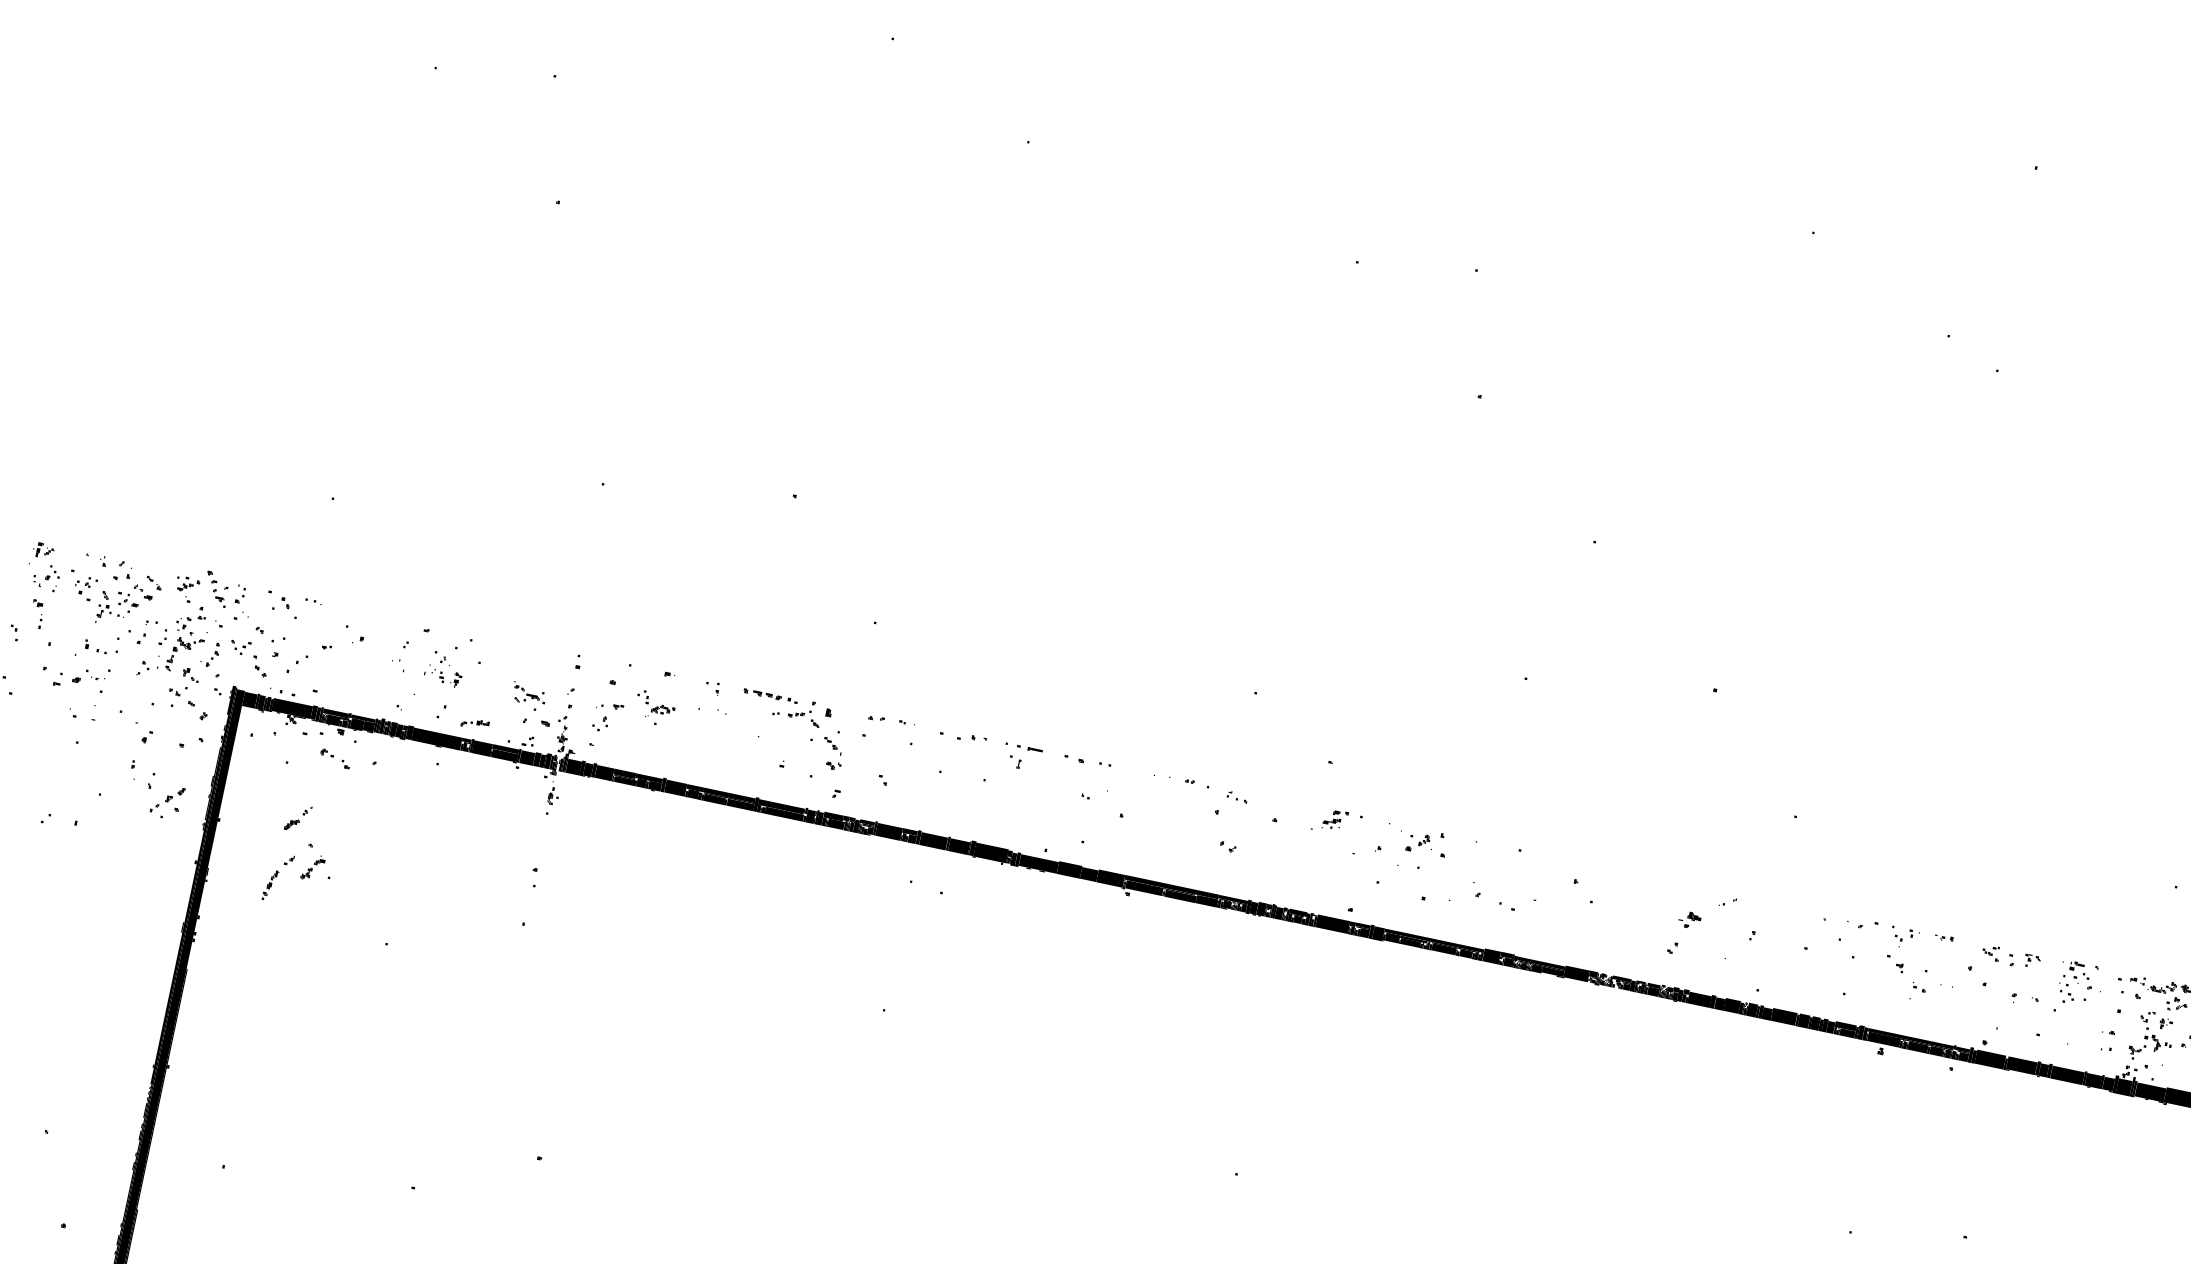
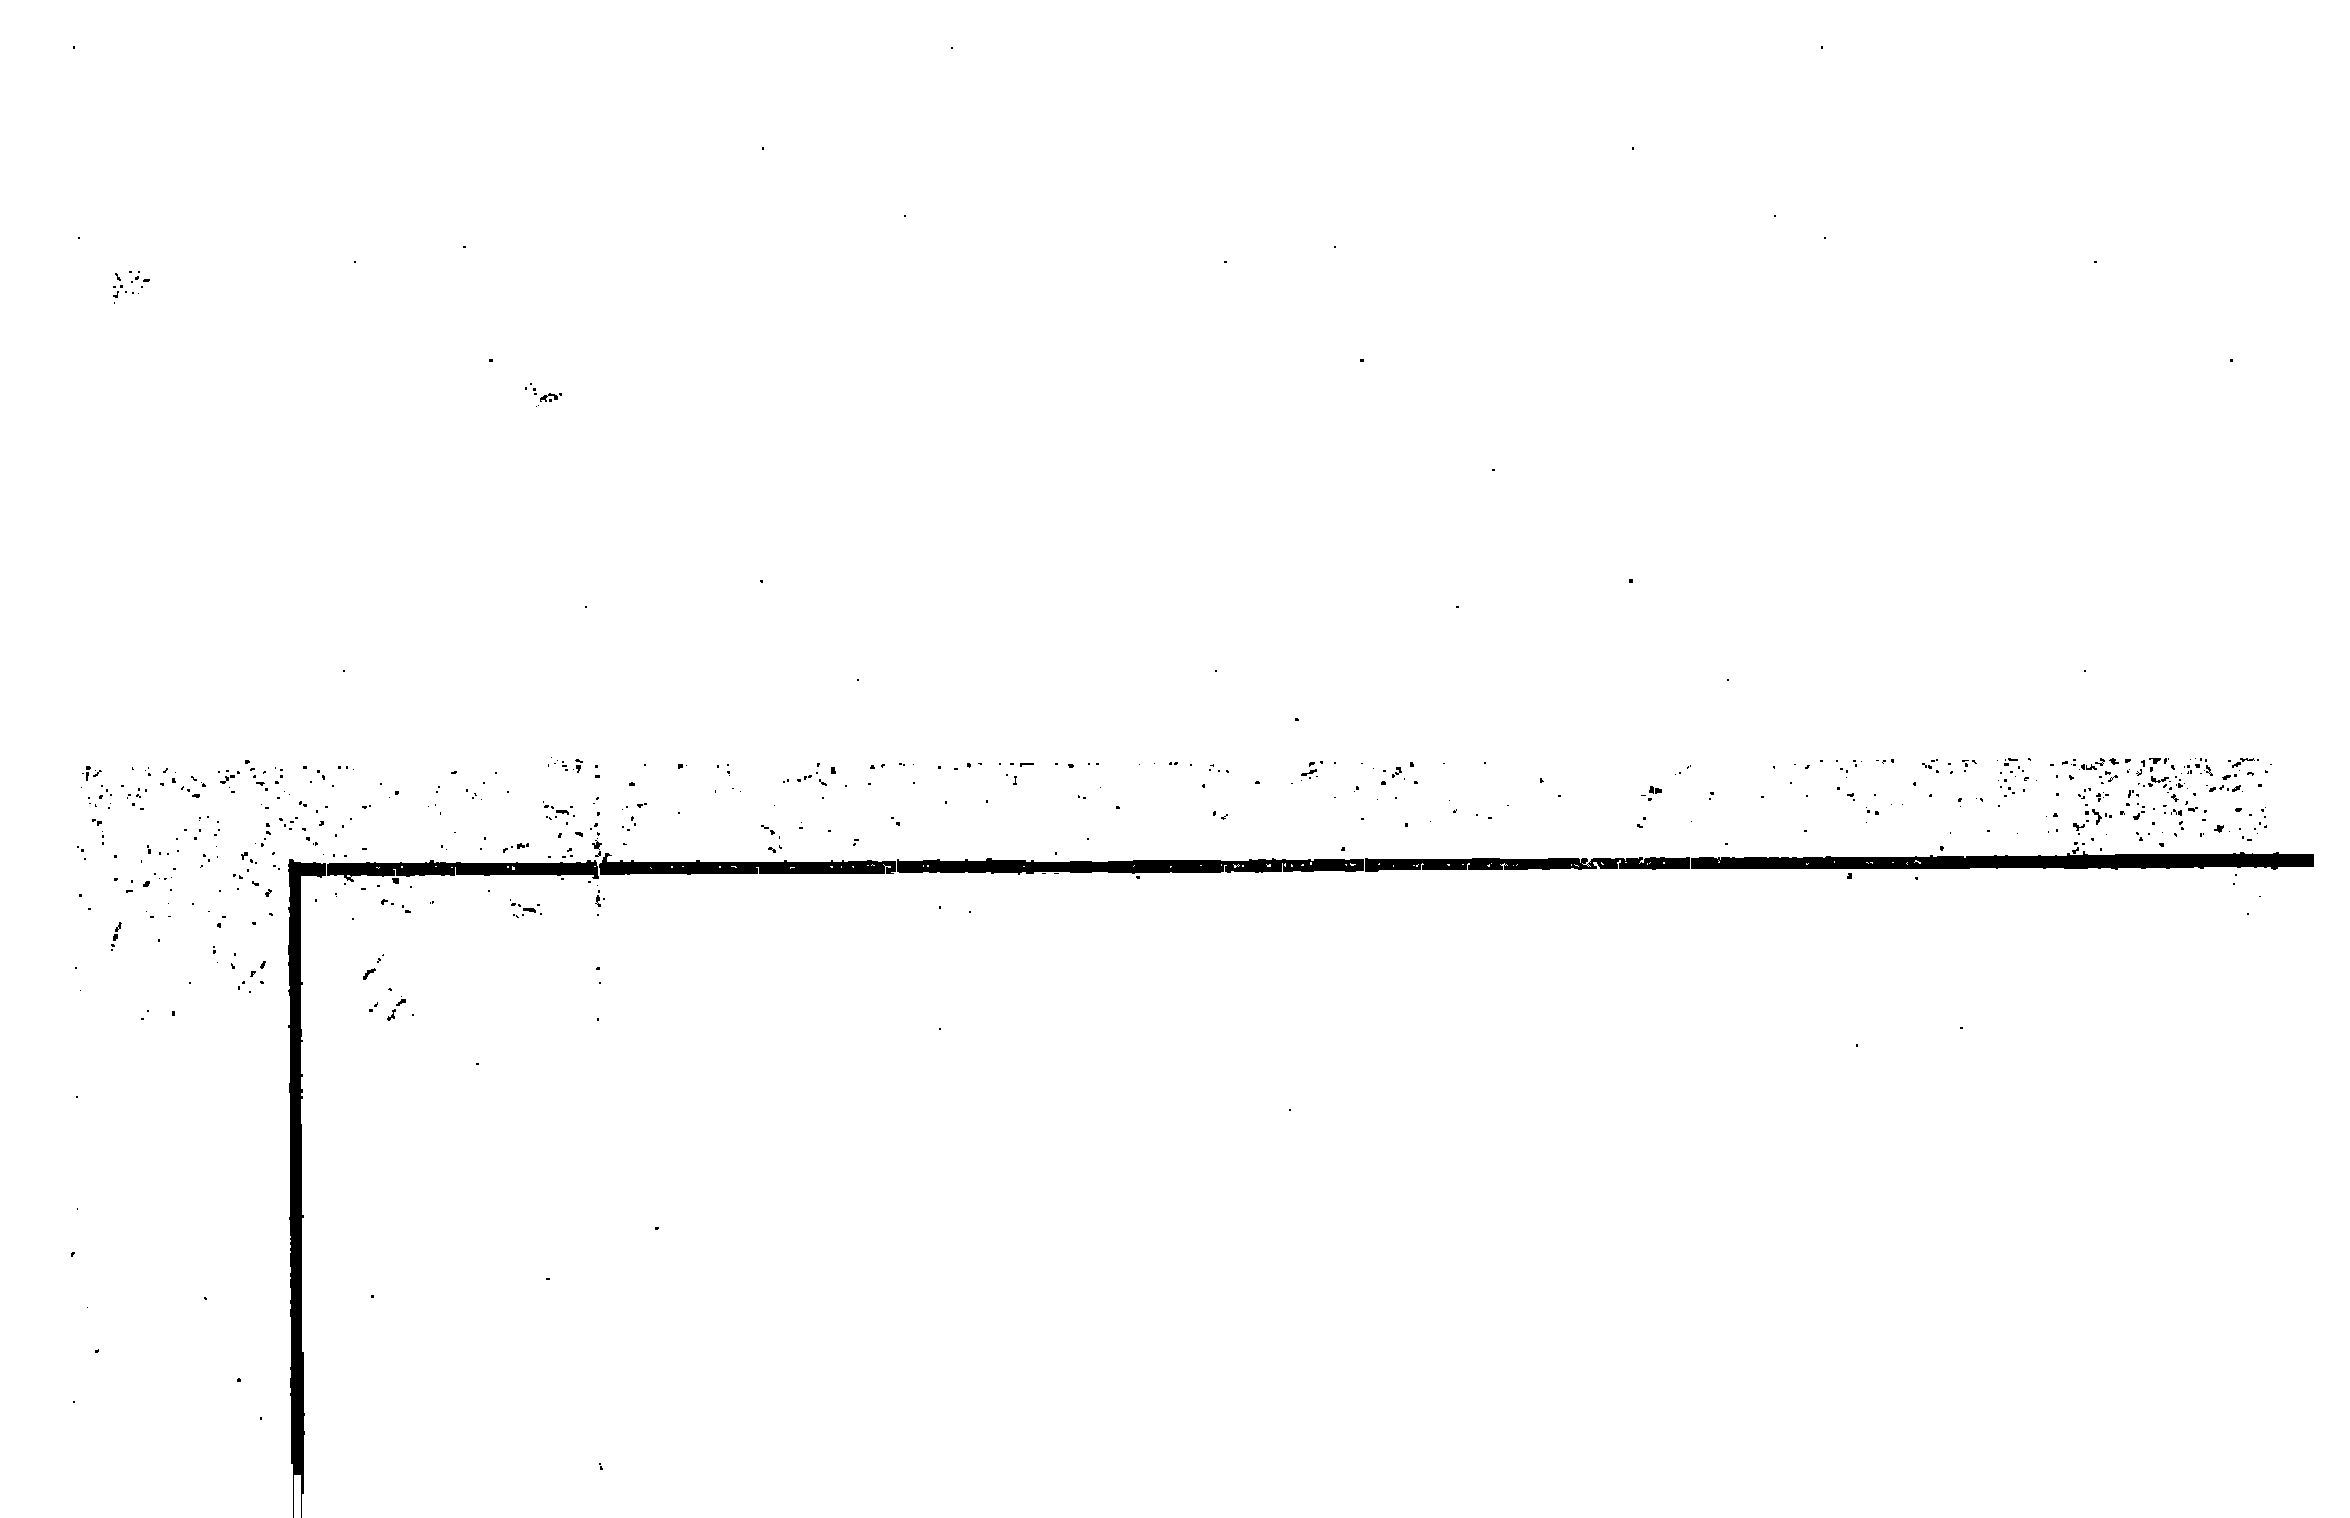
part: (117, 609) -> (131, 287), moved
part: (188, 638) -> (240, 825), removed
part: (443, 675) -> (565, 764), moved
part: (770, 696) -> (777, 766), removed
part: (655, 705) -> (543, 394), moved
part: (832, 753) -> (771, 838), moved
part: (472, 790) -> (525, 908), added
part: (270, 885) -> (116, 936), moved

